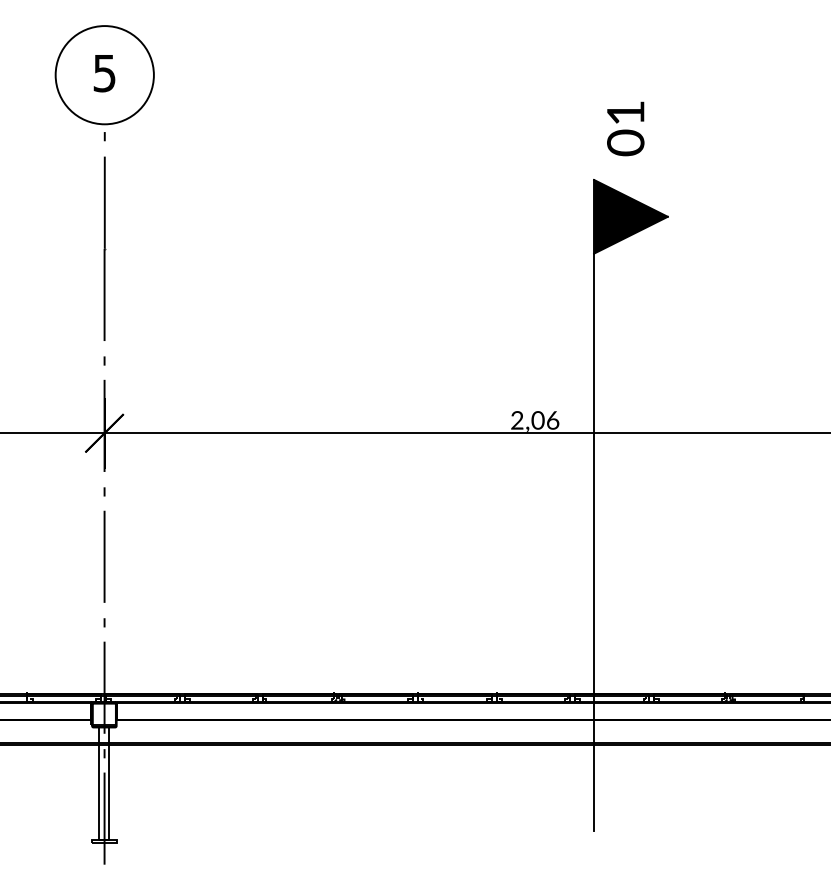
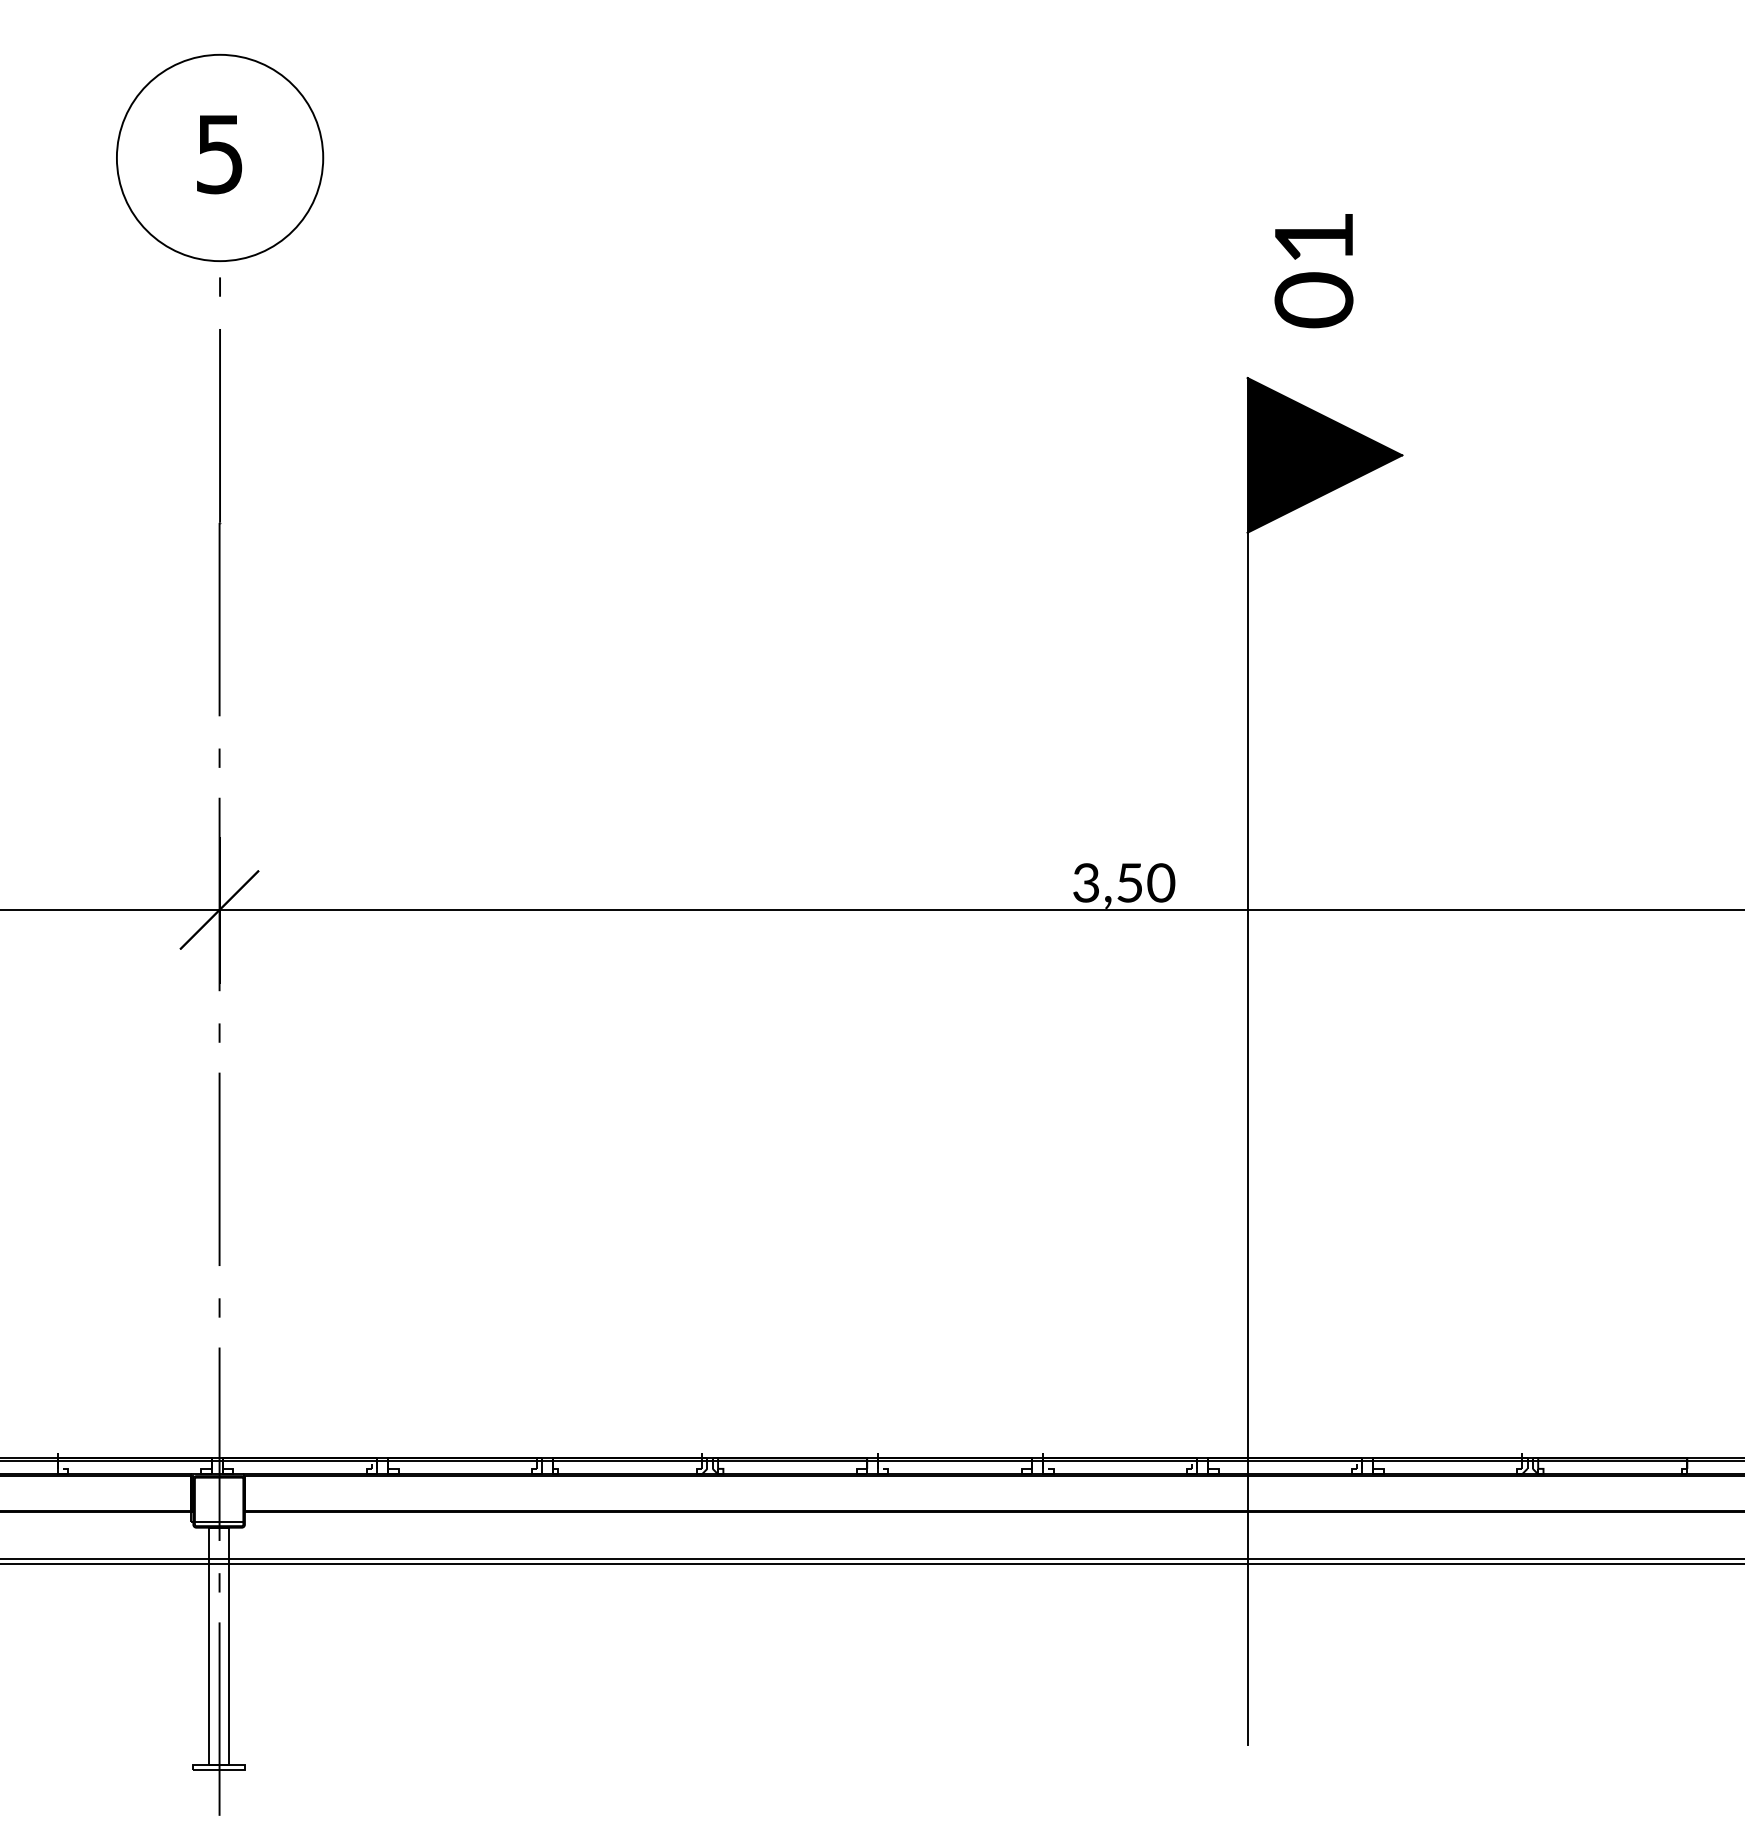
text: (535, 420) -> (1124, 883), 2,06 -> 3,50

